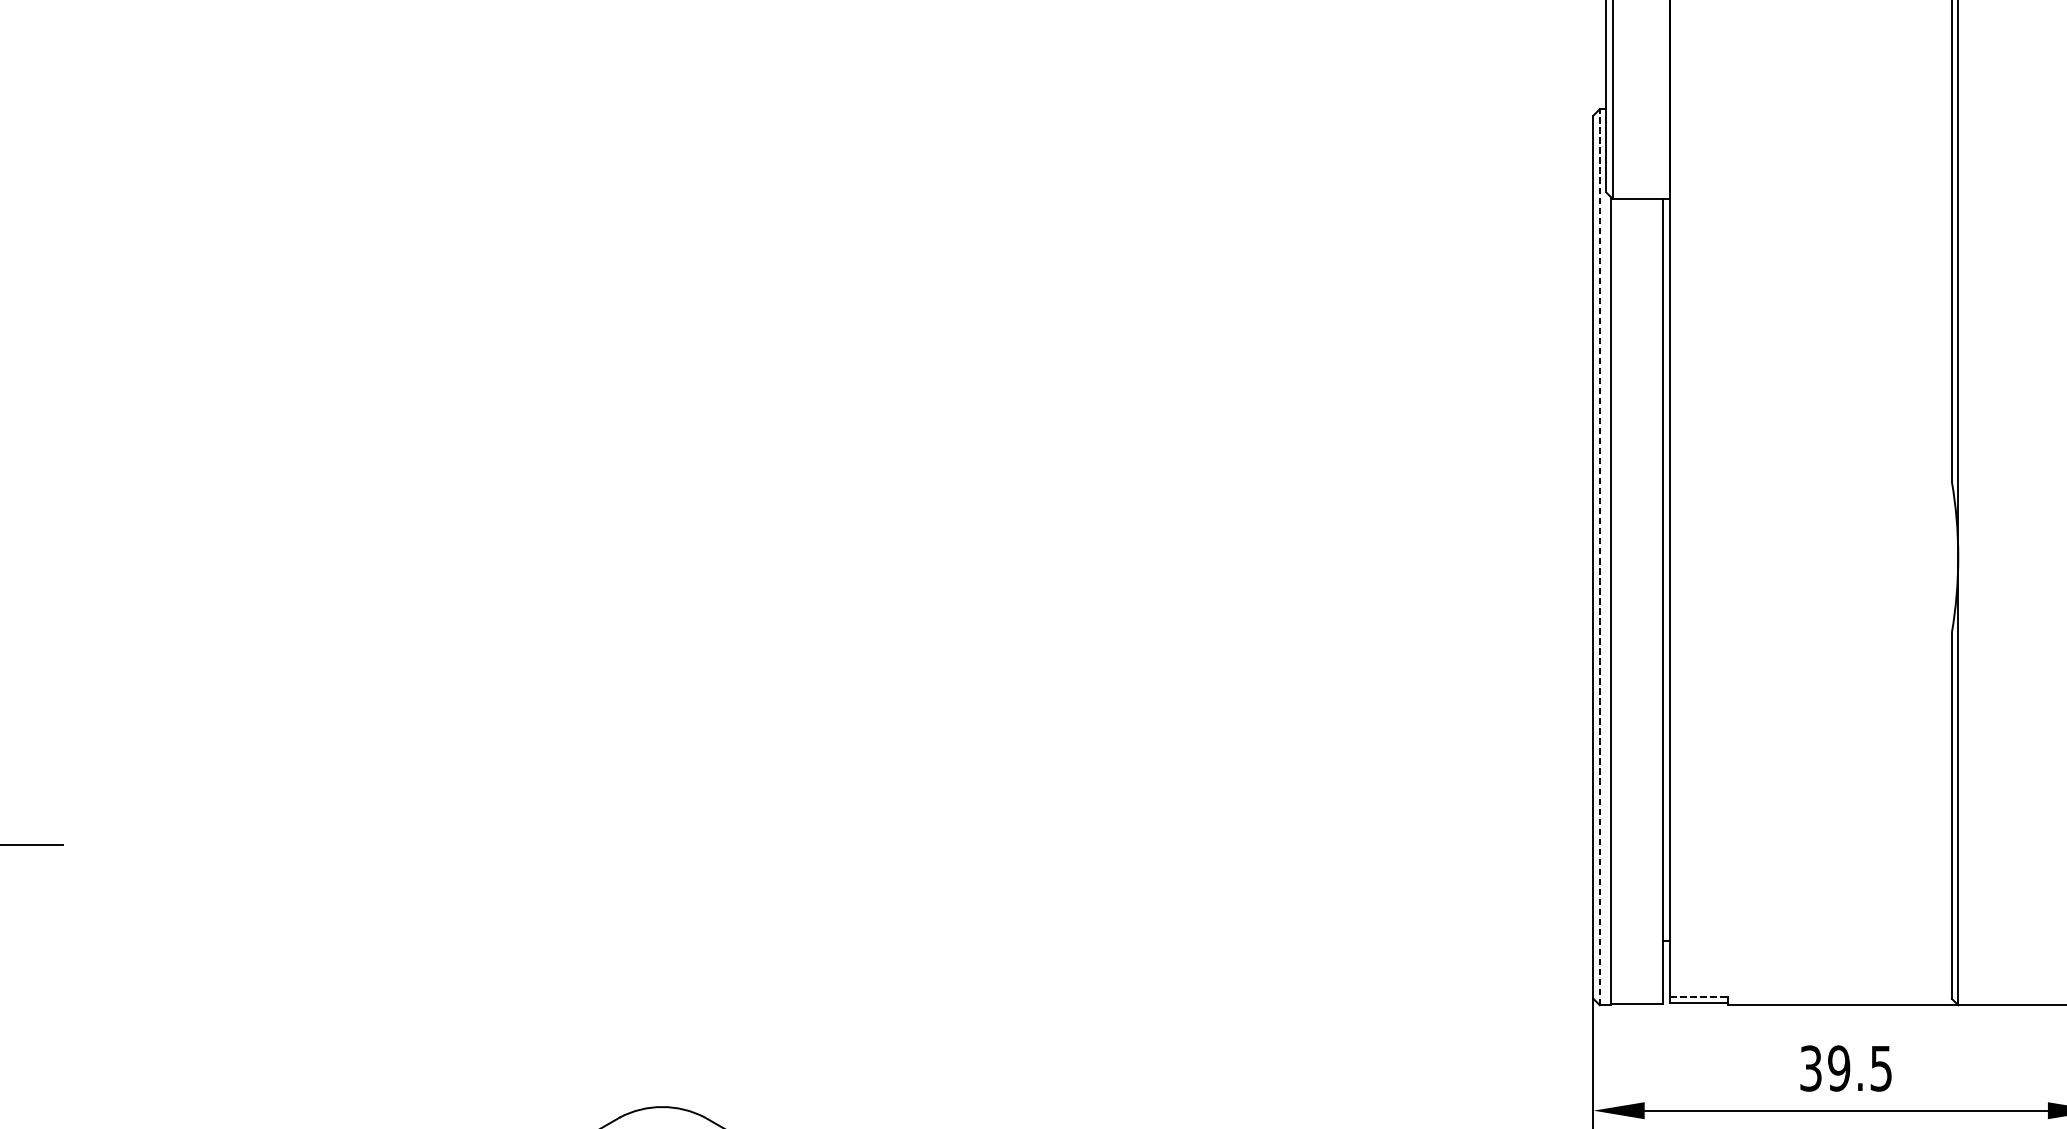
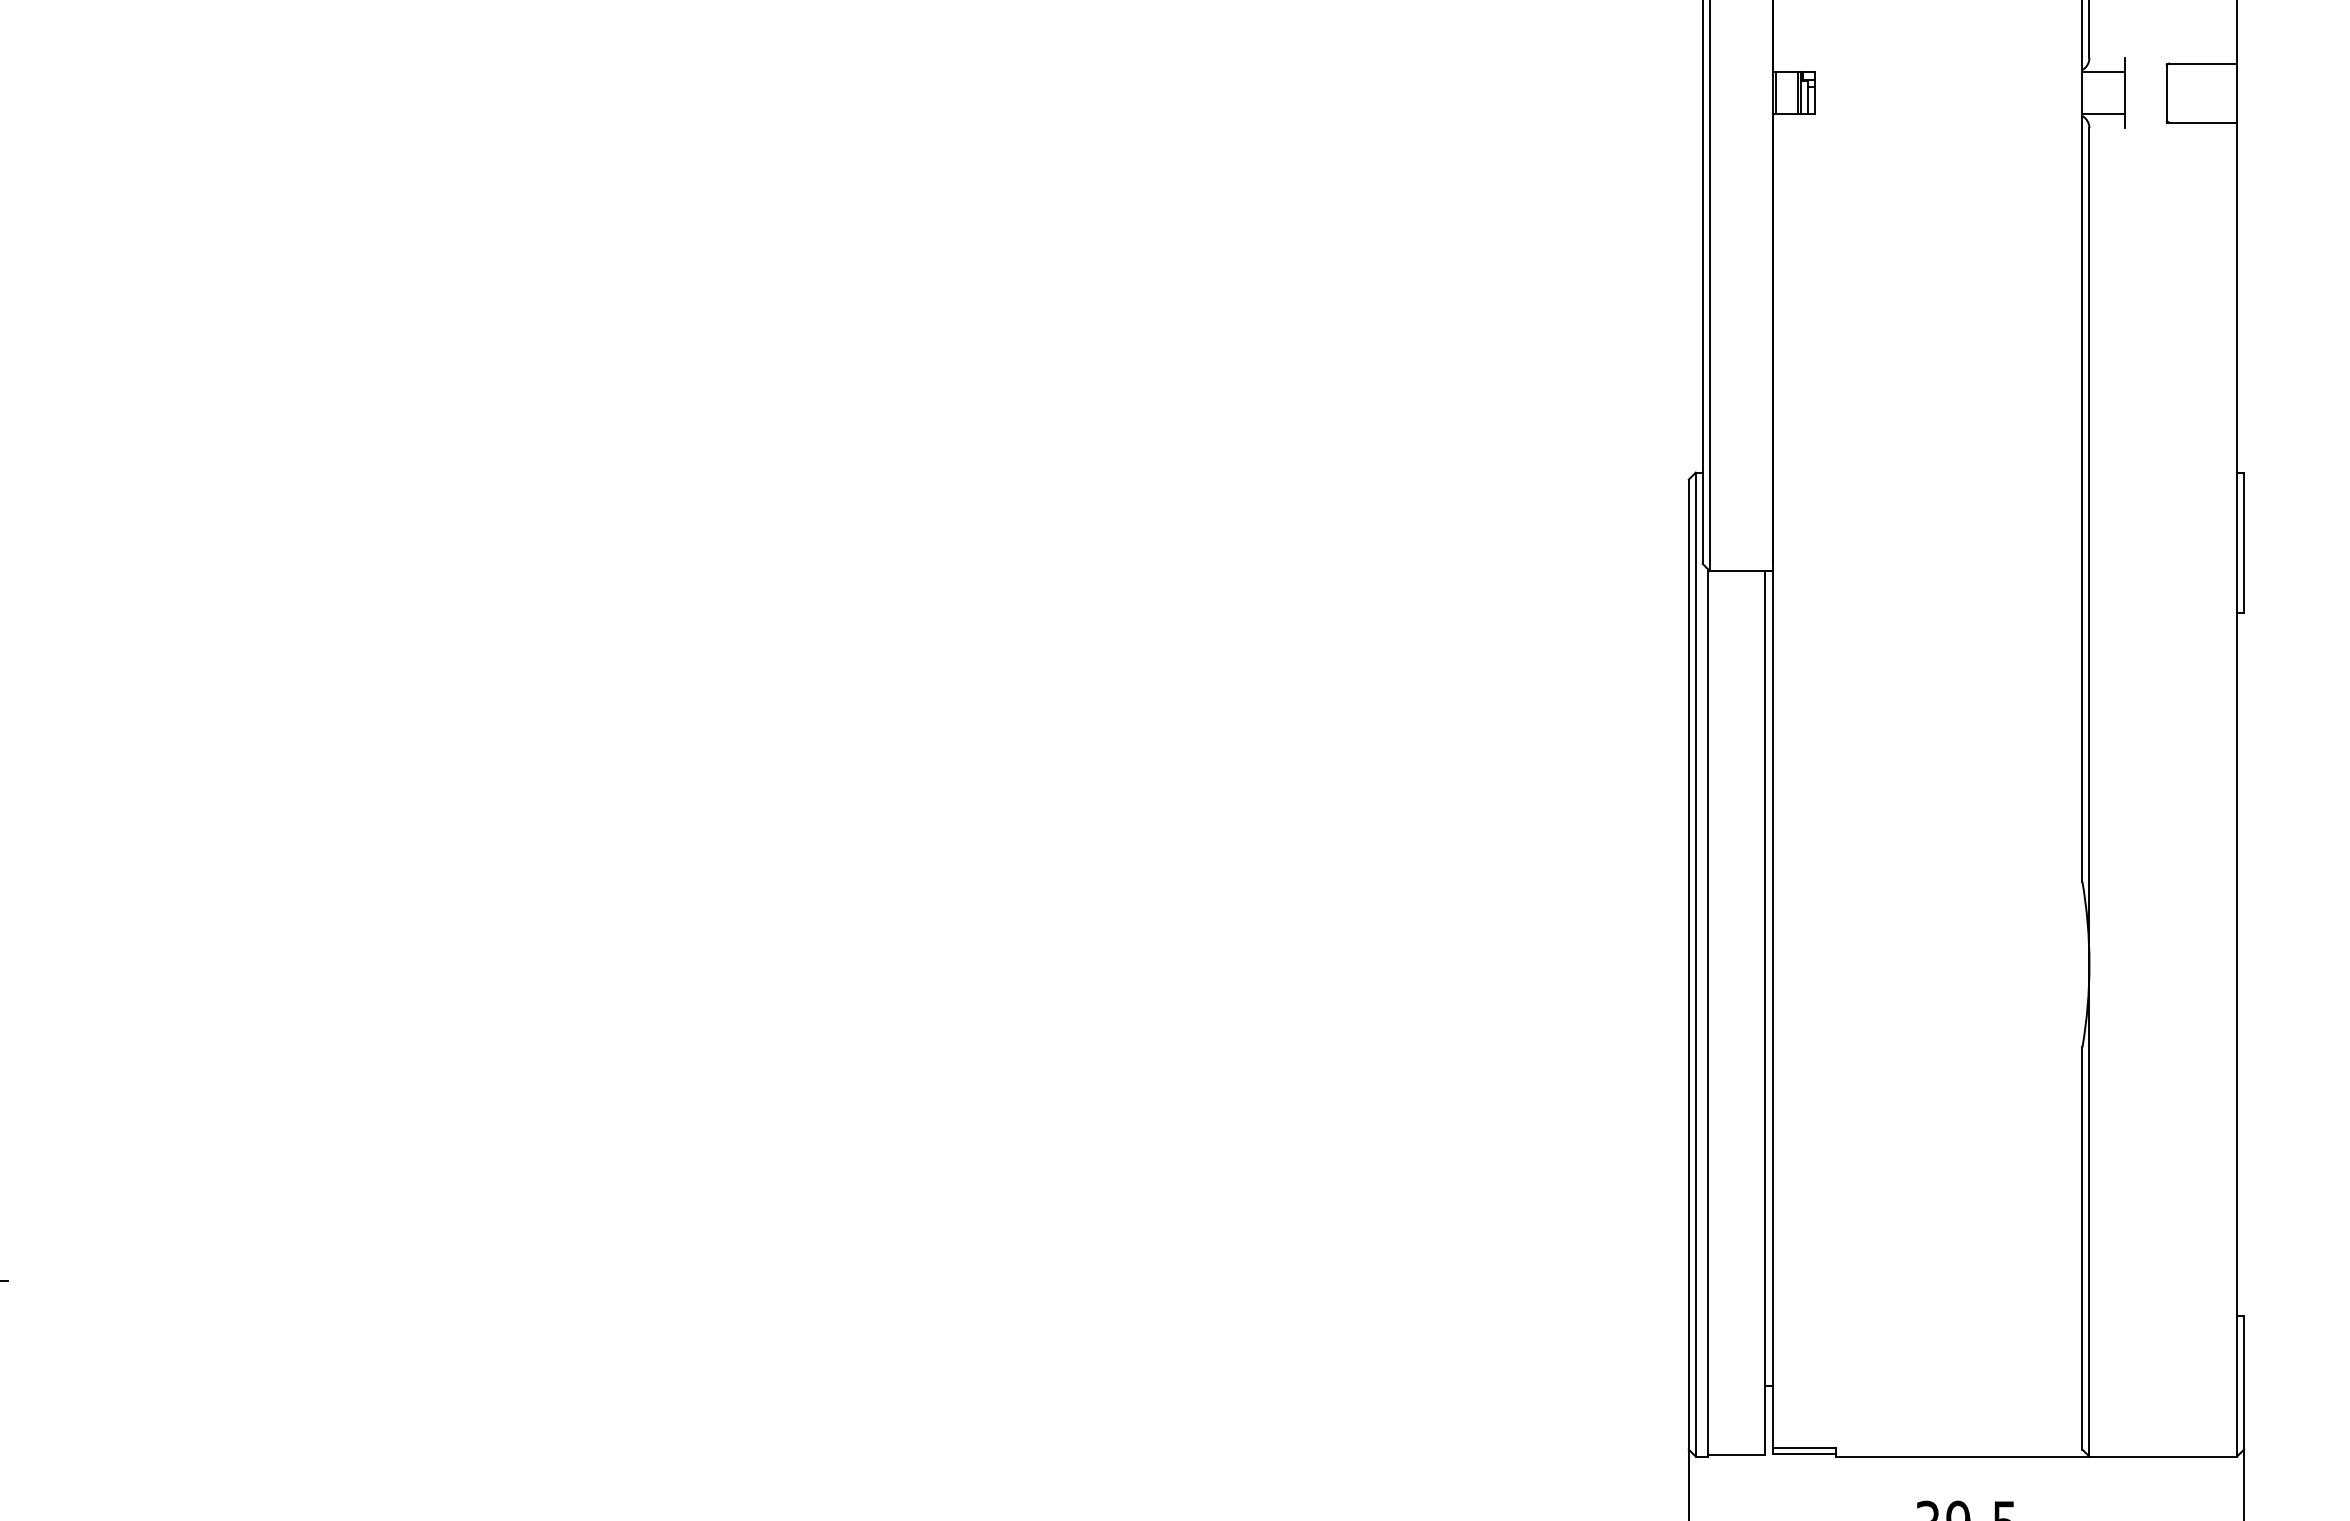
line: (1599, 557) -> (1695, 964), dashed -> solid
line: (1698, 996) -> (1804, 1447), dashed -> solid

